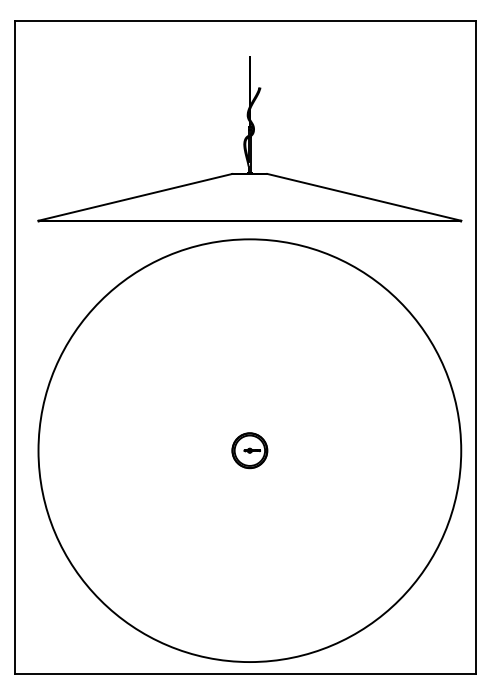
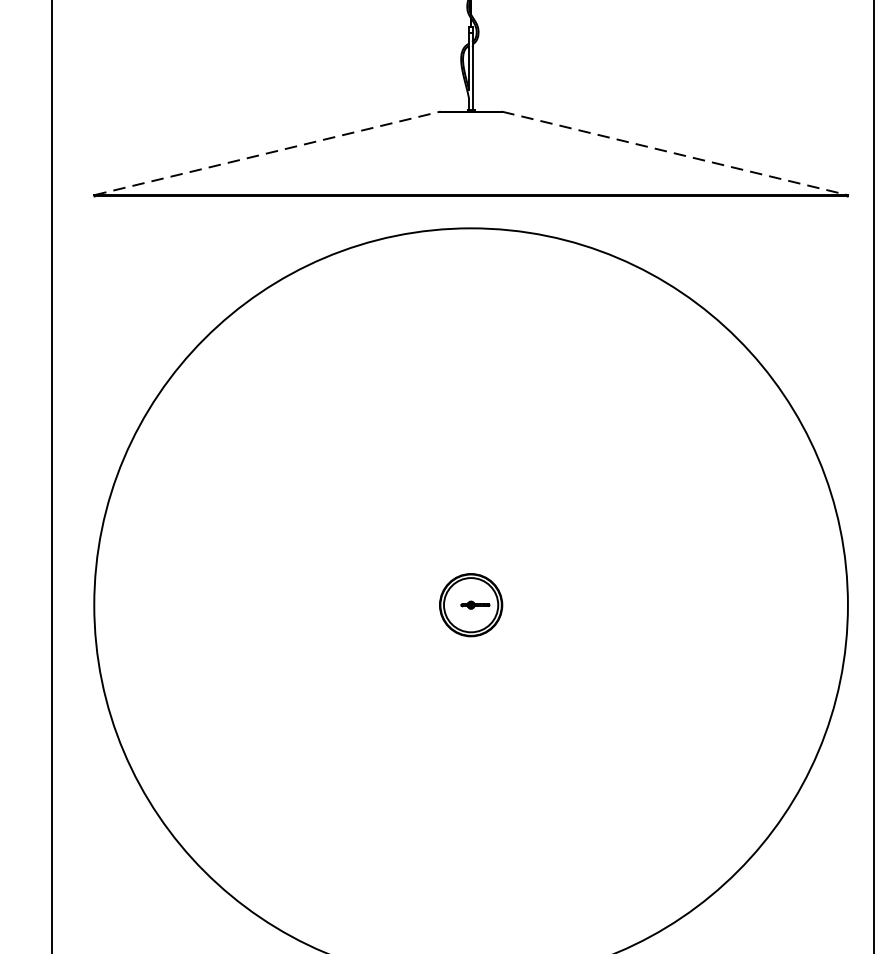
line: (135, 197) -> (267, 153), solid -> dashed
line: (364, 197) -> (675, 153), solid -> dashed

